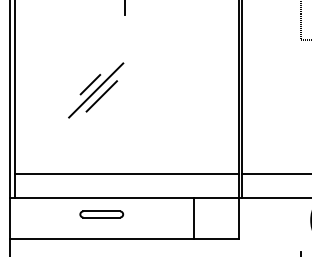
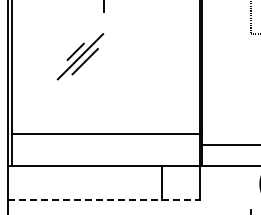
part: (96, 90) -> (80, 56), moved
line: (126, 173) -> (105, 134), moved
part: (100, 213) -> (84, 178), removed
line: (124, 238) -> (104, 199), solid -> dashed

